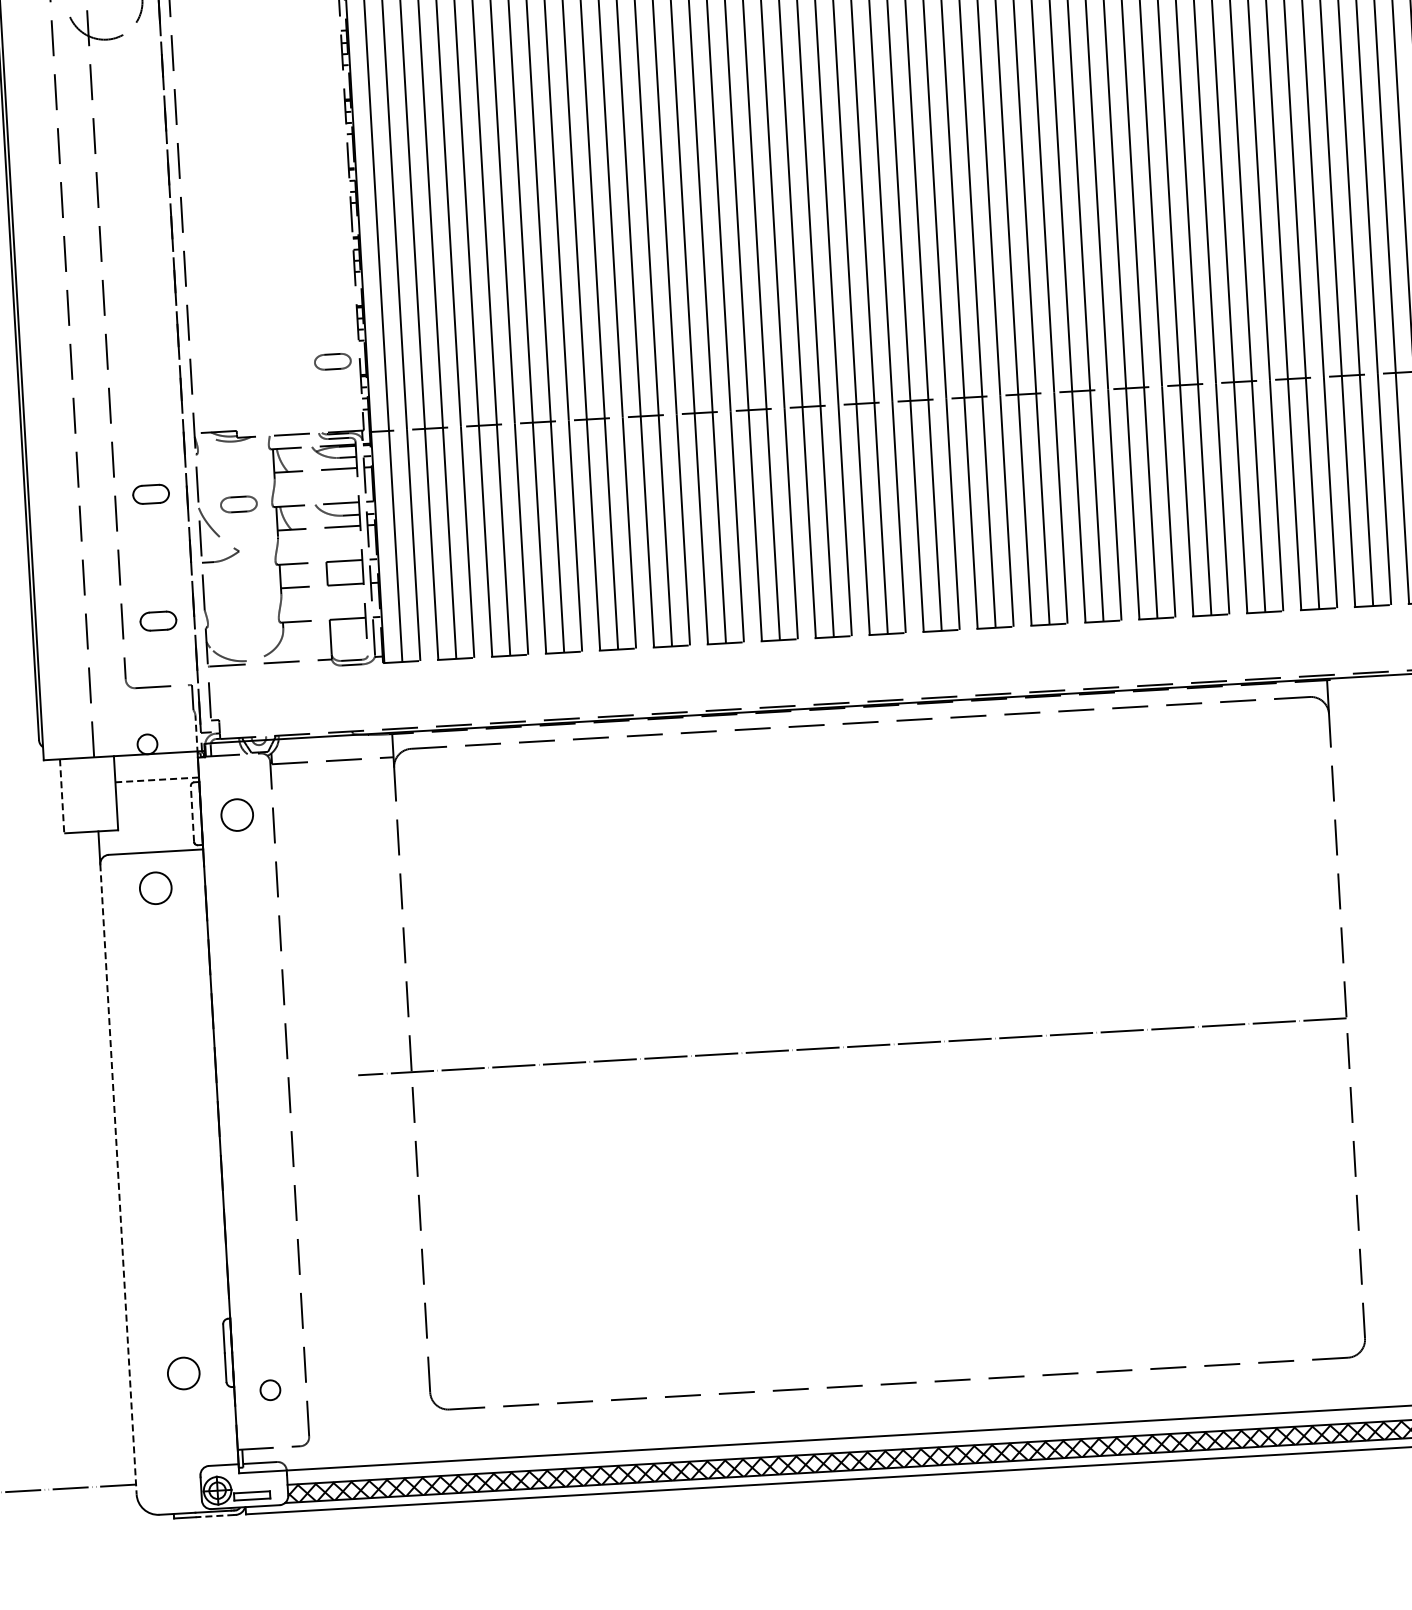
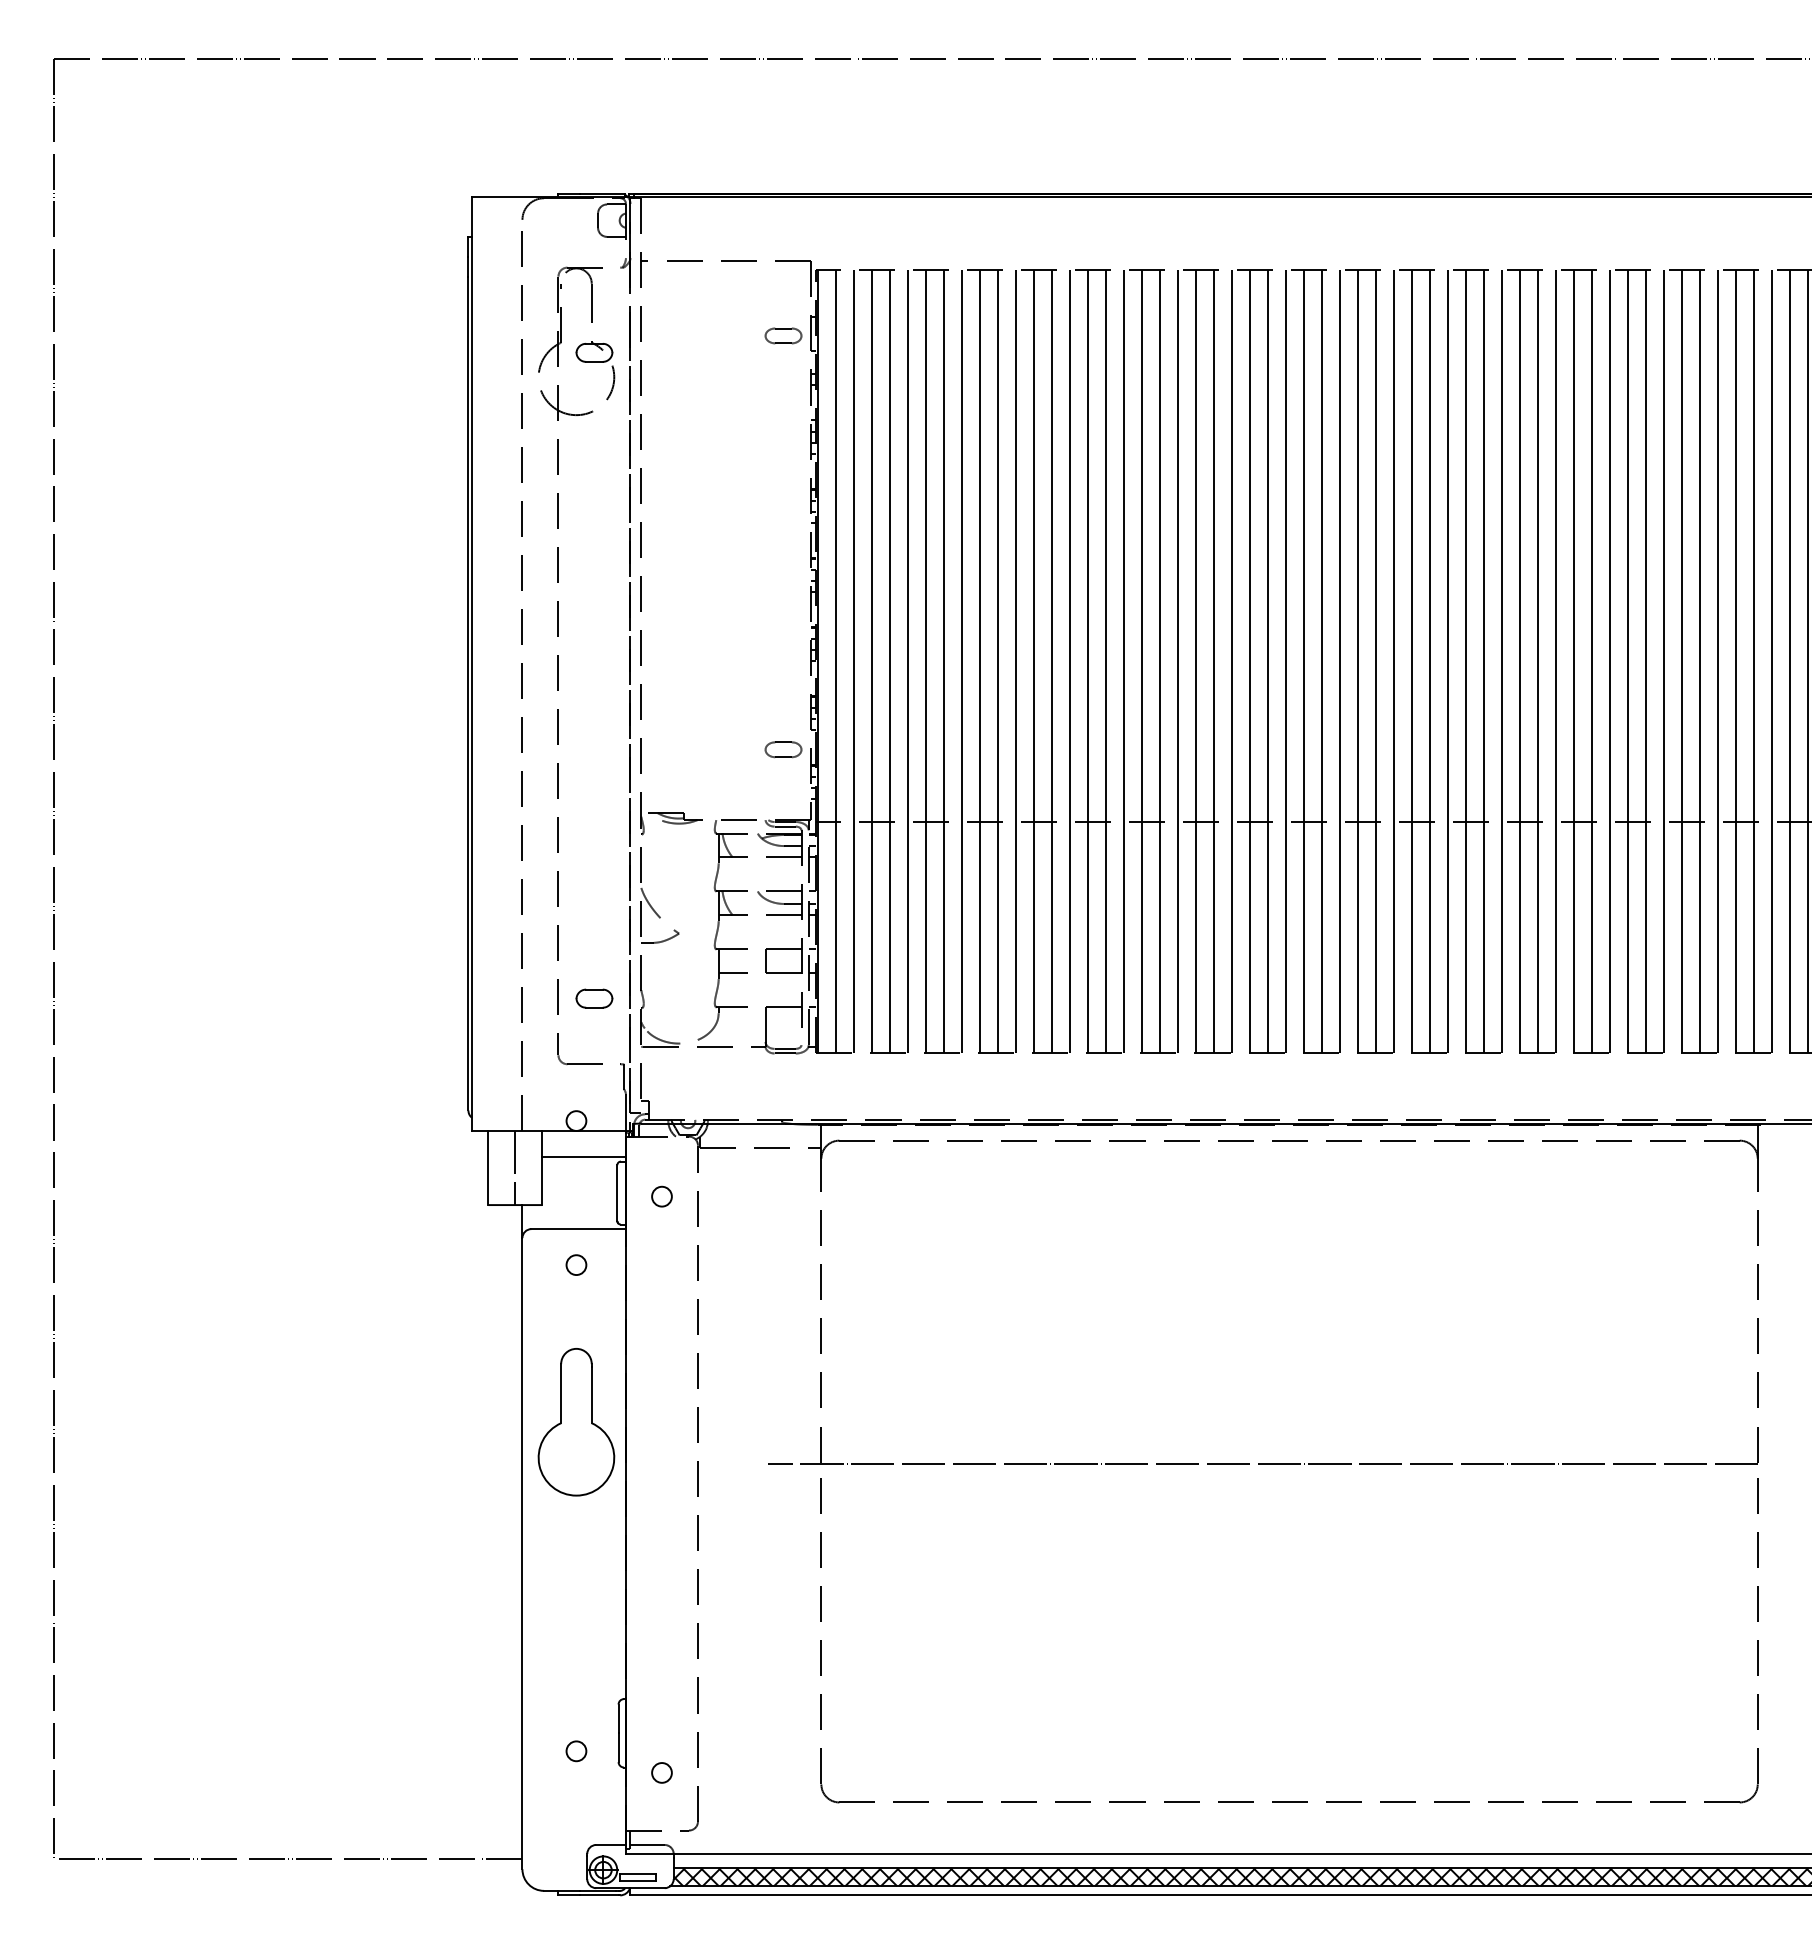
part: (151, 494) -> (594, 871), removed
part: (238, 504) -> (681, 886), removed
line: (196, 734) -> (625, 1113), dashed -> solid
line: (157, 780) -> (584, 1157), dashed -> solid
line: (89, 794) -> (515, 1167), added
line: (62, 796) -> (488, 1168), dashed -> solid
line: (192, 814) -> (617, 1193), dashed -> solid
circle: (236, 814) -> (661, 1196), size x0.62
circle: (155, 887) -> (576, 1264), size x0.62
part: (164, 1045) -> (576, 1422), added
line: (118, 1179) -> (522, 1553), dashed -> solid
circle: (183, 1373) -> (576, 1751), size x0.62
line: (214, 1516) -> (598, 1895), dashed -> solid

